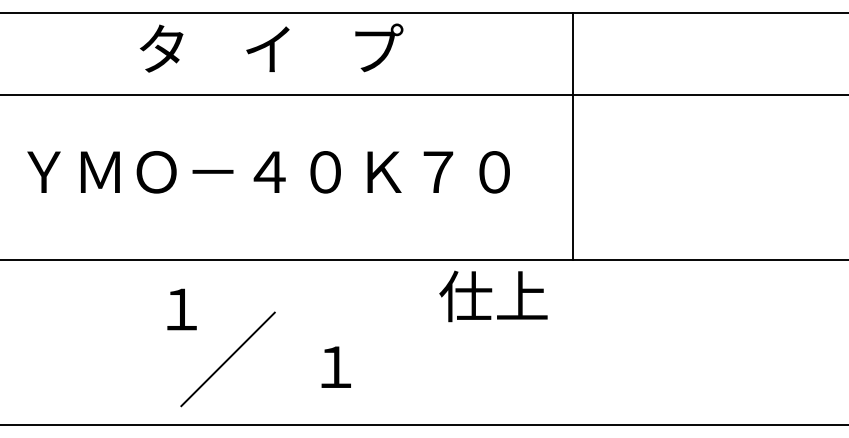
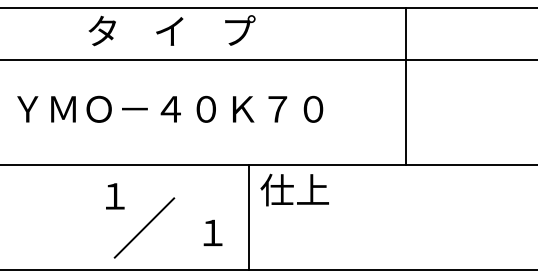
line: (573, 136) -> (406, 86), moved
text: (493, 295) -> (294, 189), moved
line: (393, 342) -> (249, 217), added

